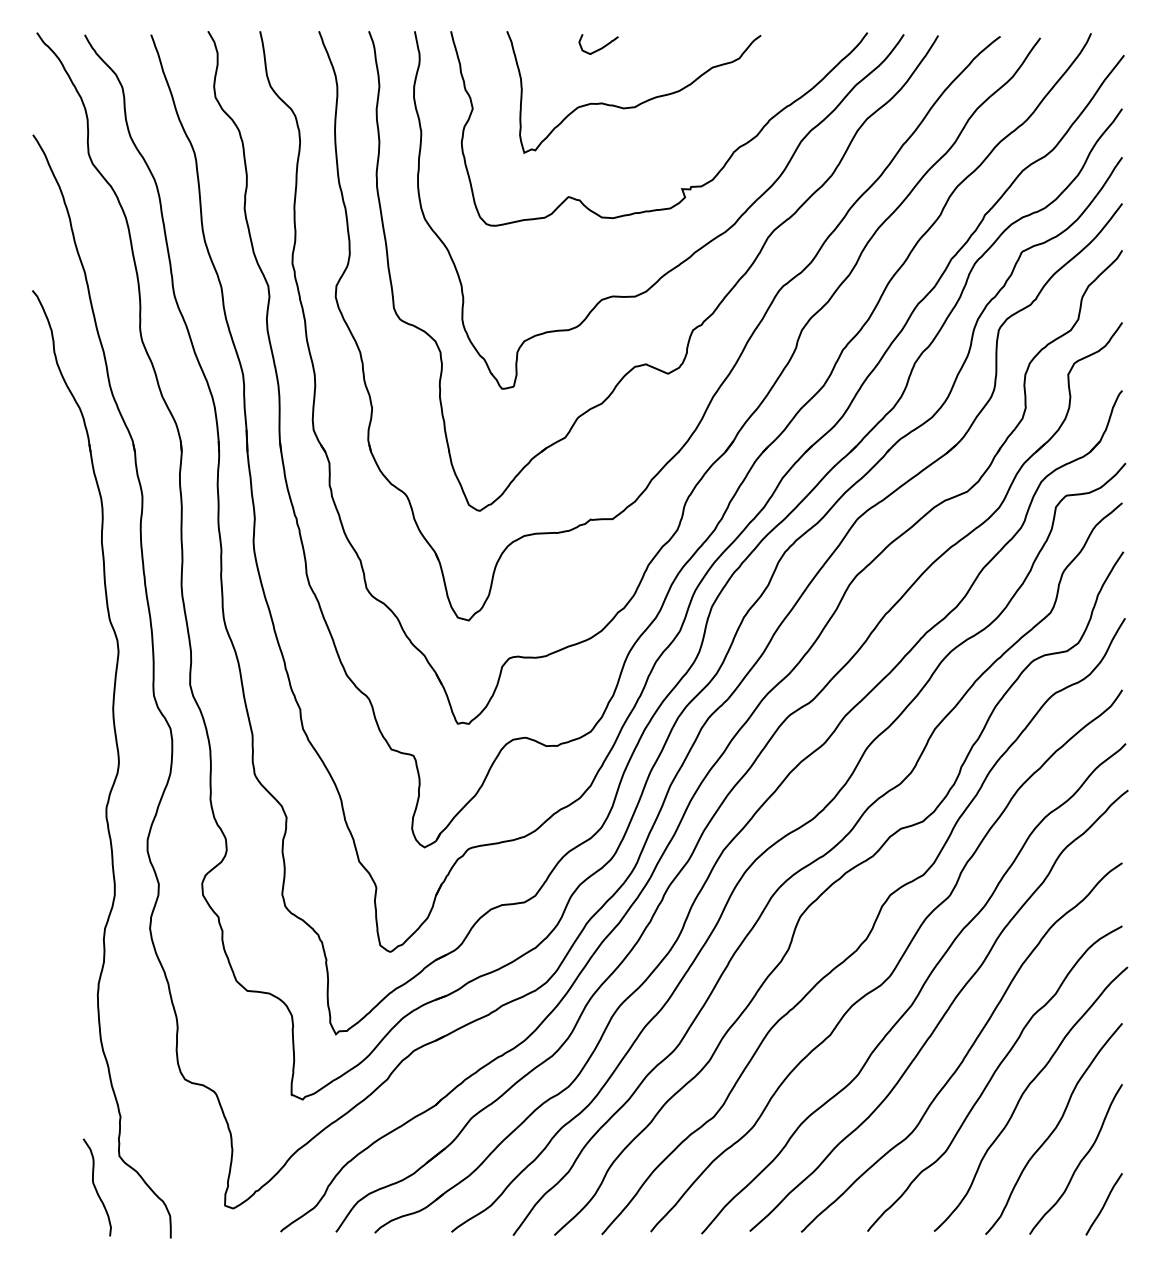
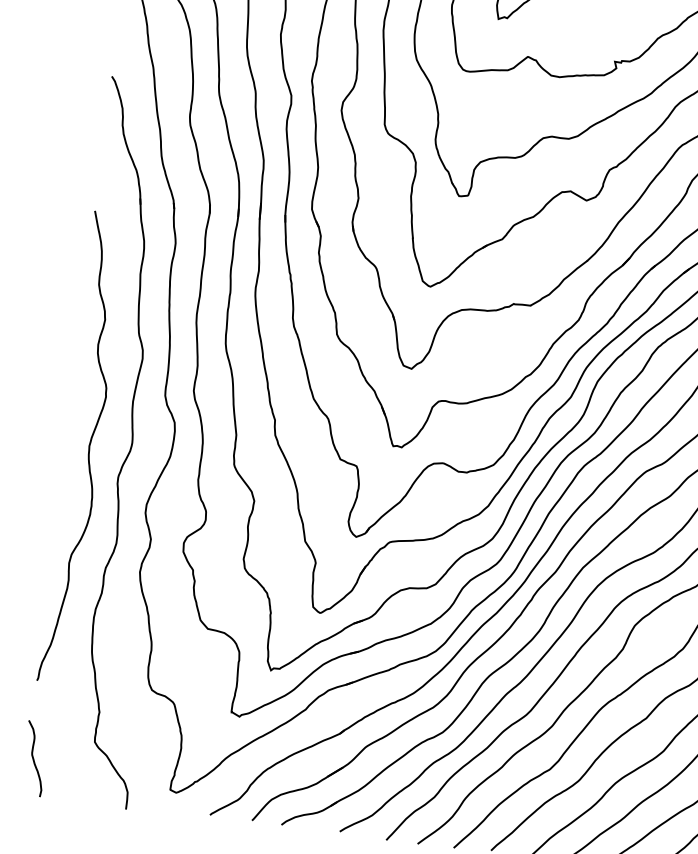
curve: (63, 776) -> (88, 448), added
curve: (96, 1187) -> (34, 758), moved

